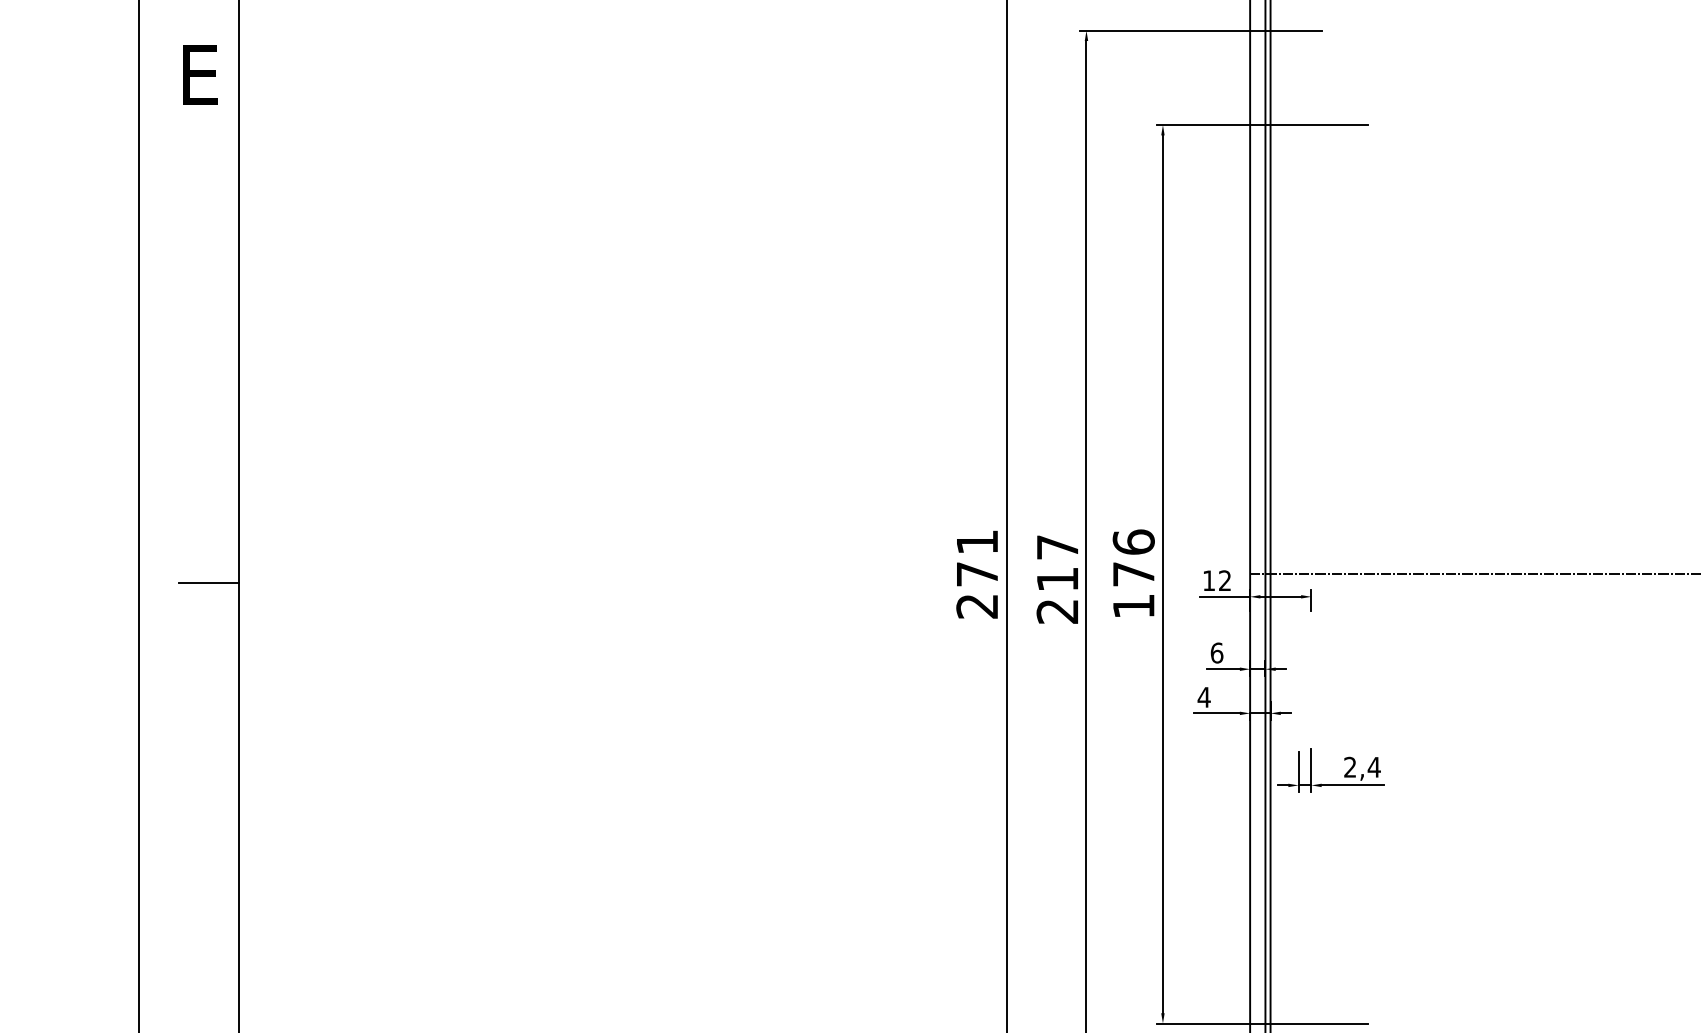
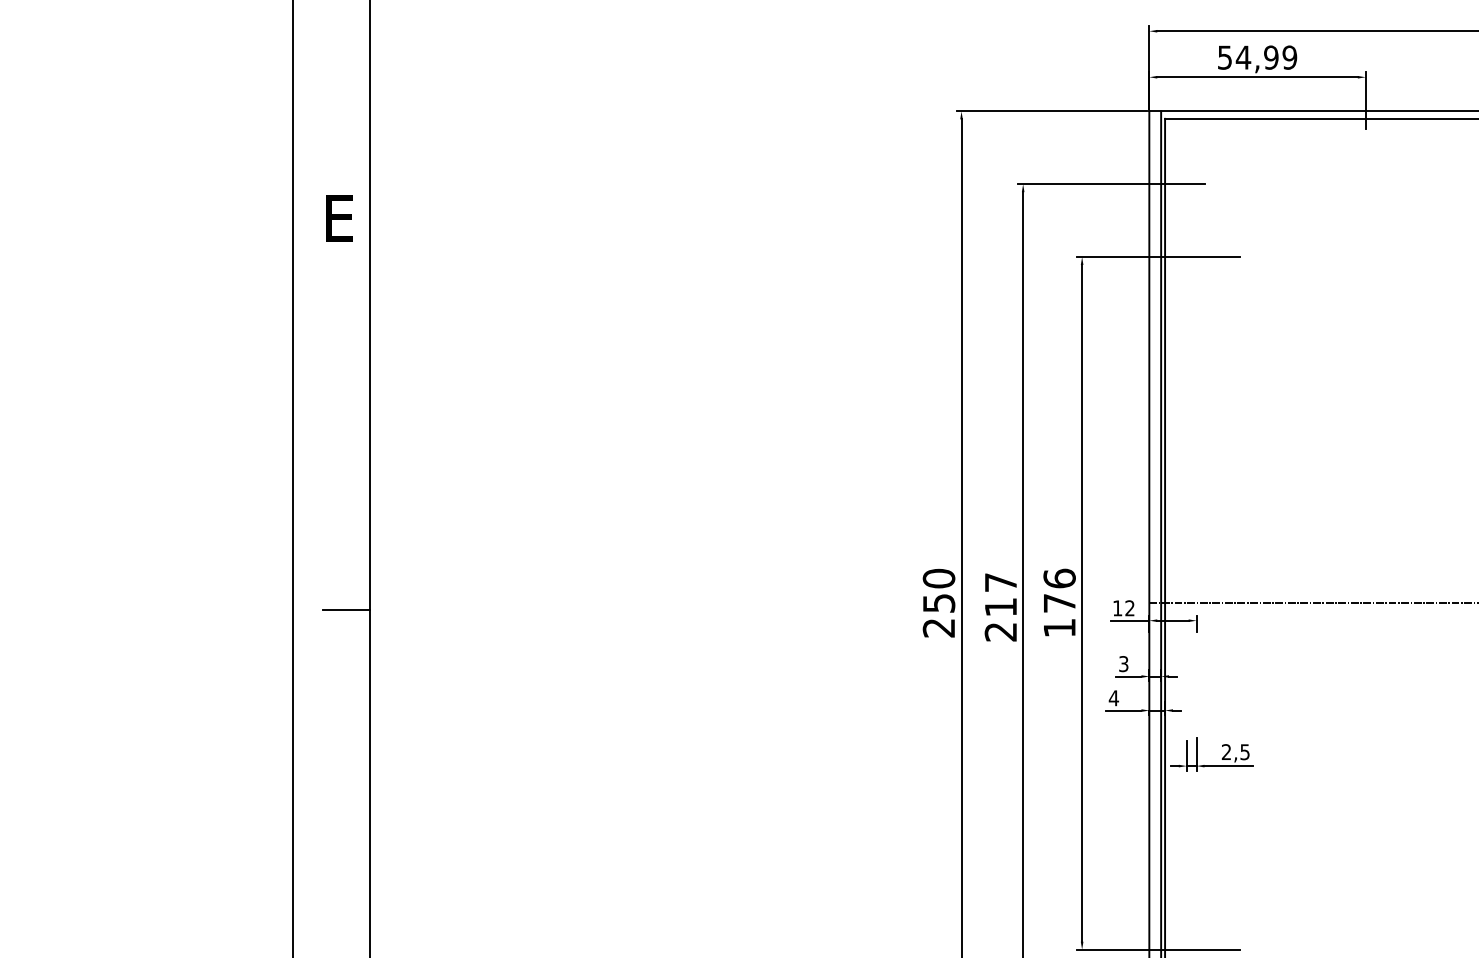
text: (976, 557) -> (938, 590), 271 -> 250
text: (1216, 653) -> (1123, 664), 6 -> 3
text: (1374, 767) -> (1245, 752), 2,4 -> 2,5

